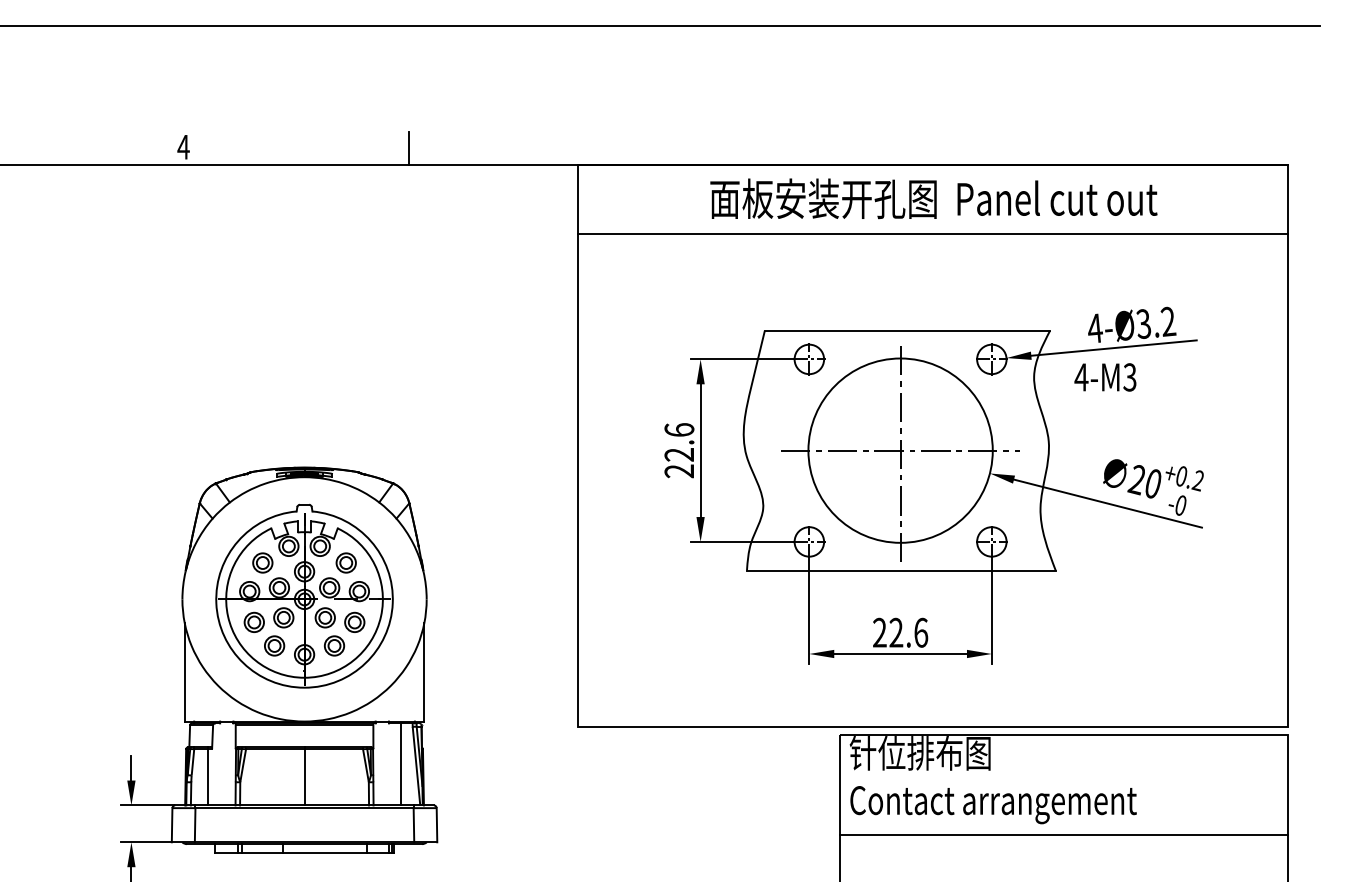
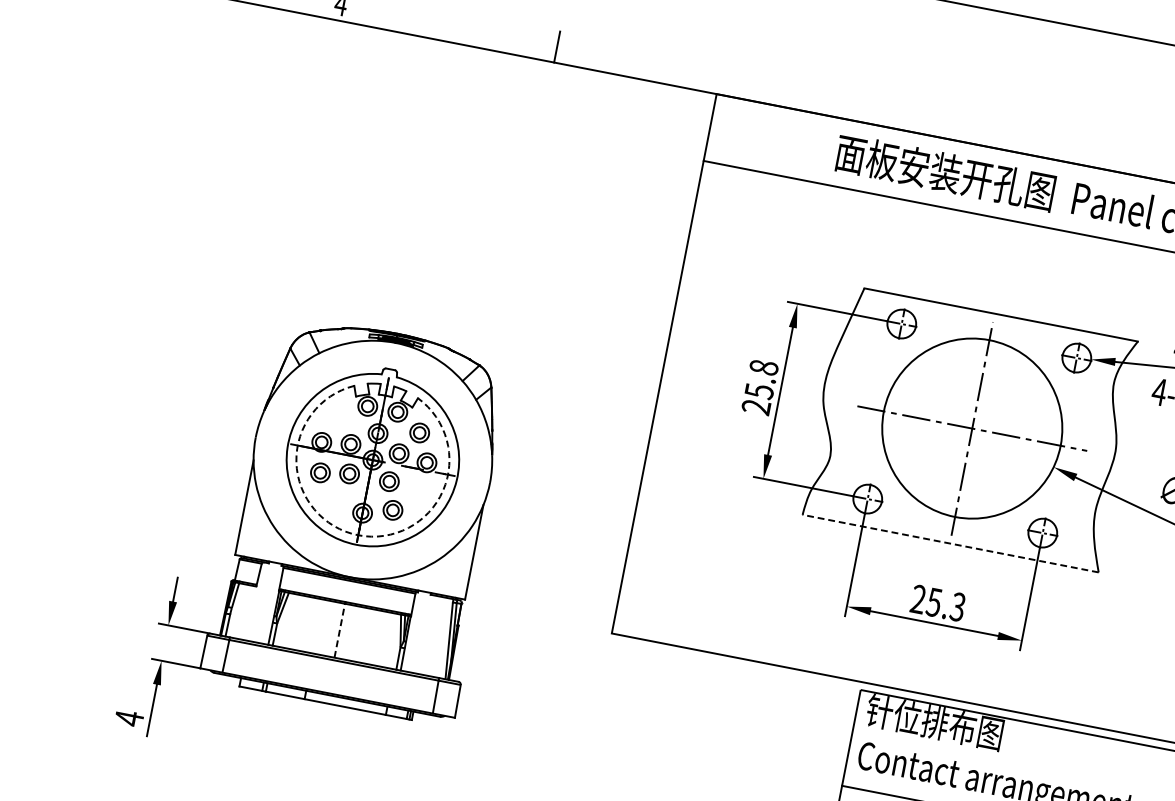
text: (679, 442) -> (761, 379), 22.6 -> 25.8
part: (262, 562) -> (339, 416), removed
line: (900, 570) -> (949, 543), solid -> dashed
part: (354, 621) -> (416, 490), removed
text: (908, 632) -> (945, 604), 22.6 -> 25.3
part: (274, 645) -> (335, 498), removed
arc: (304, 677) -> (358, 535), solid -> dashed
line: (401, 764) -> (435, 636), removed
line: (207, 776) -> (246, 611), removed
line: (304, 776) -> (339, 629), solid -> dashed

